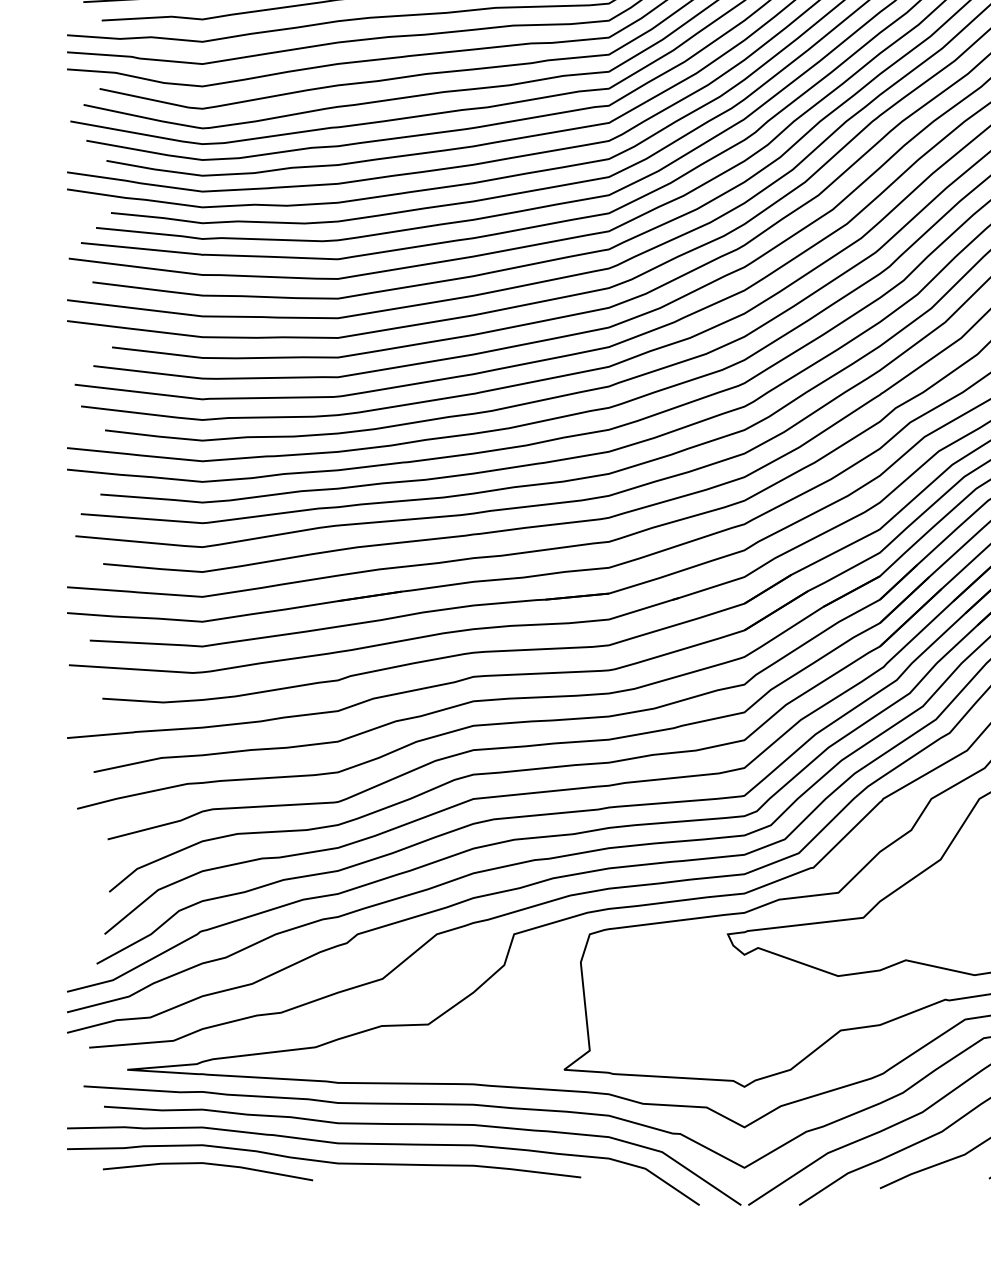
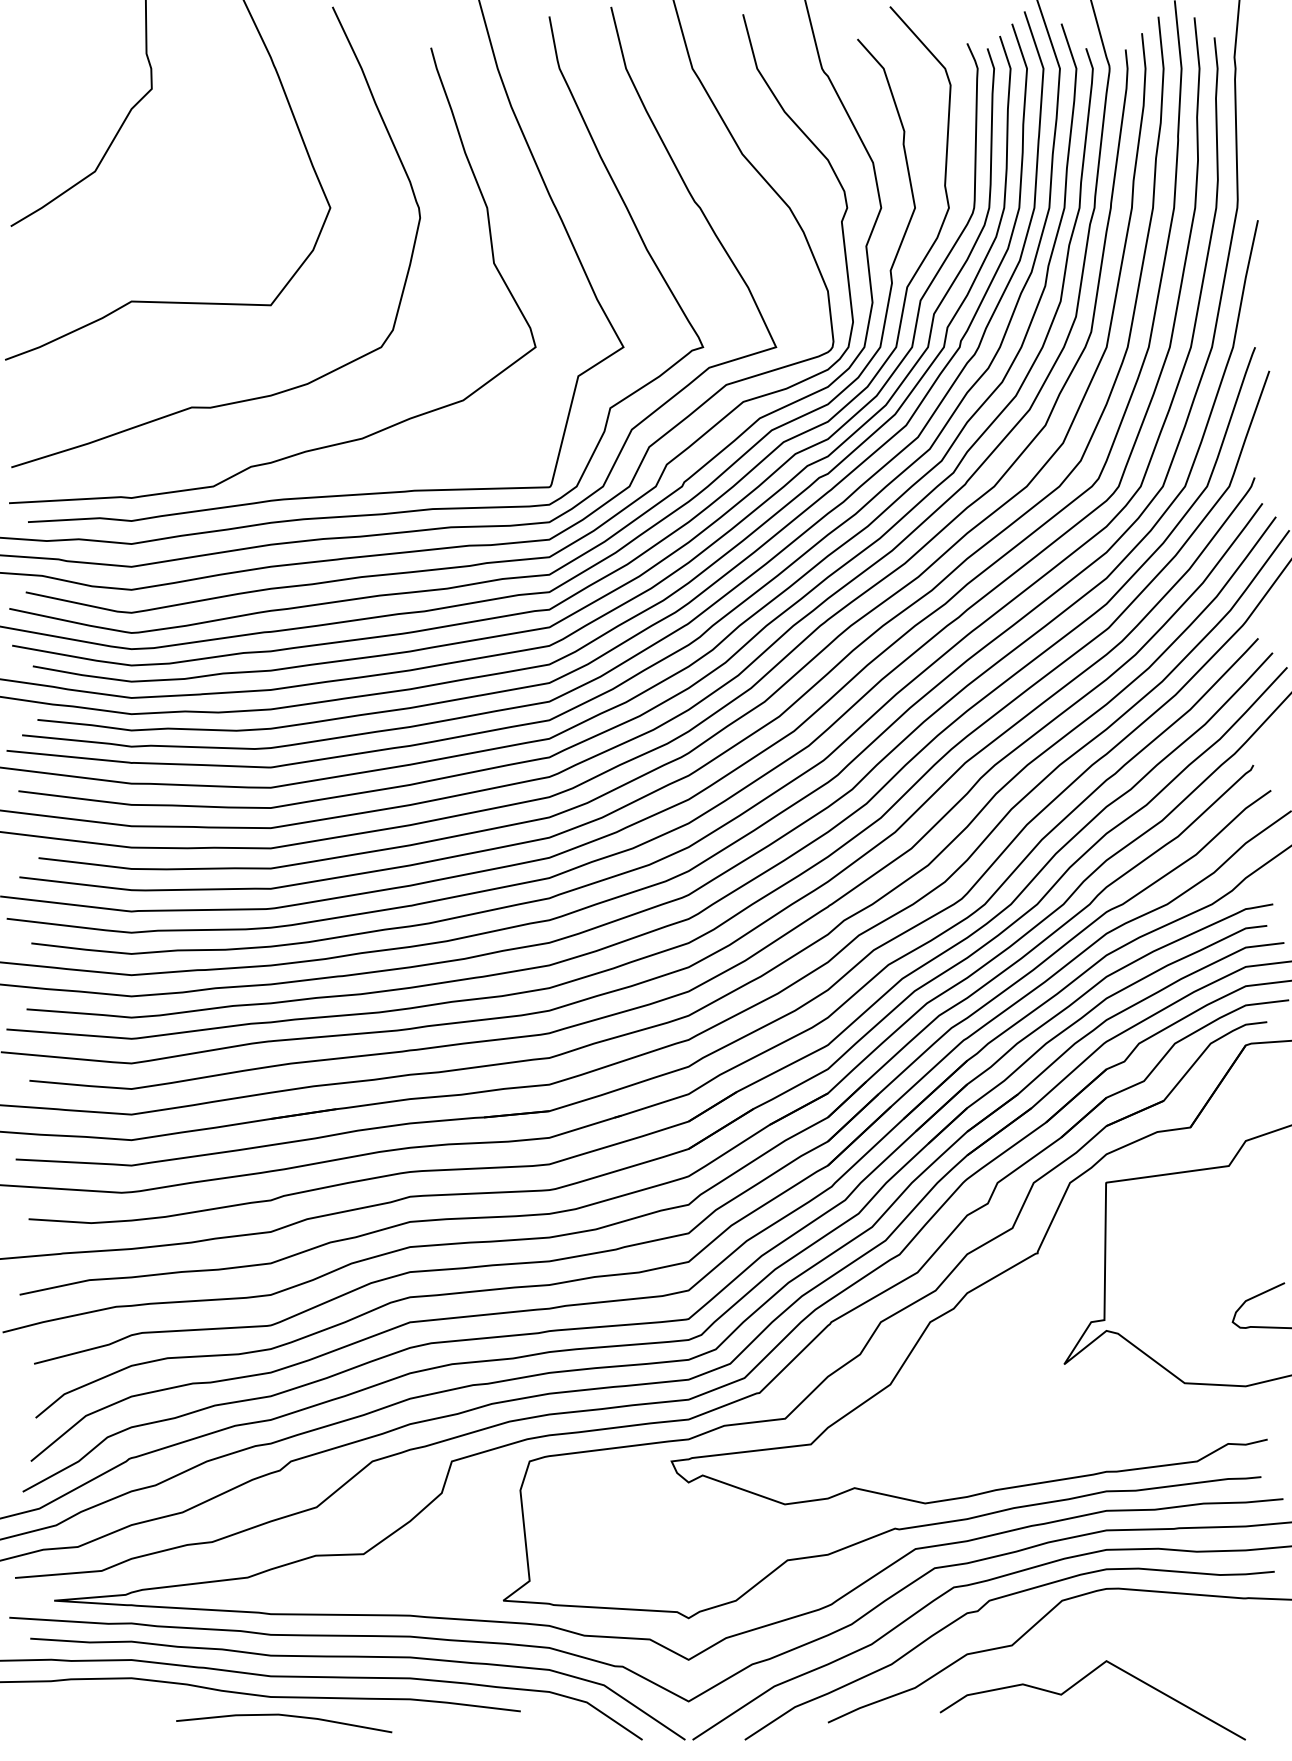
line: (208, 1164) -> (284, 1716), moved

